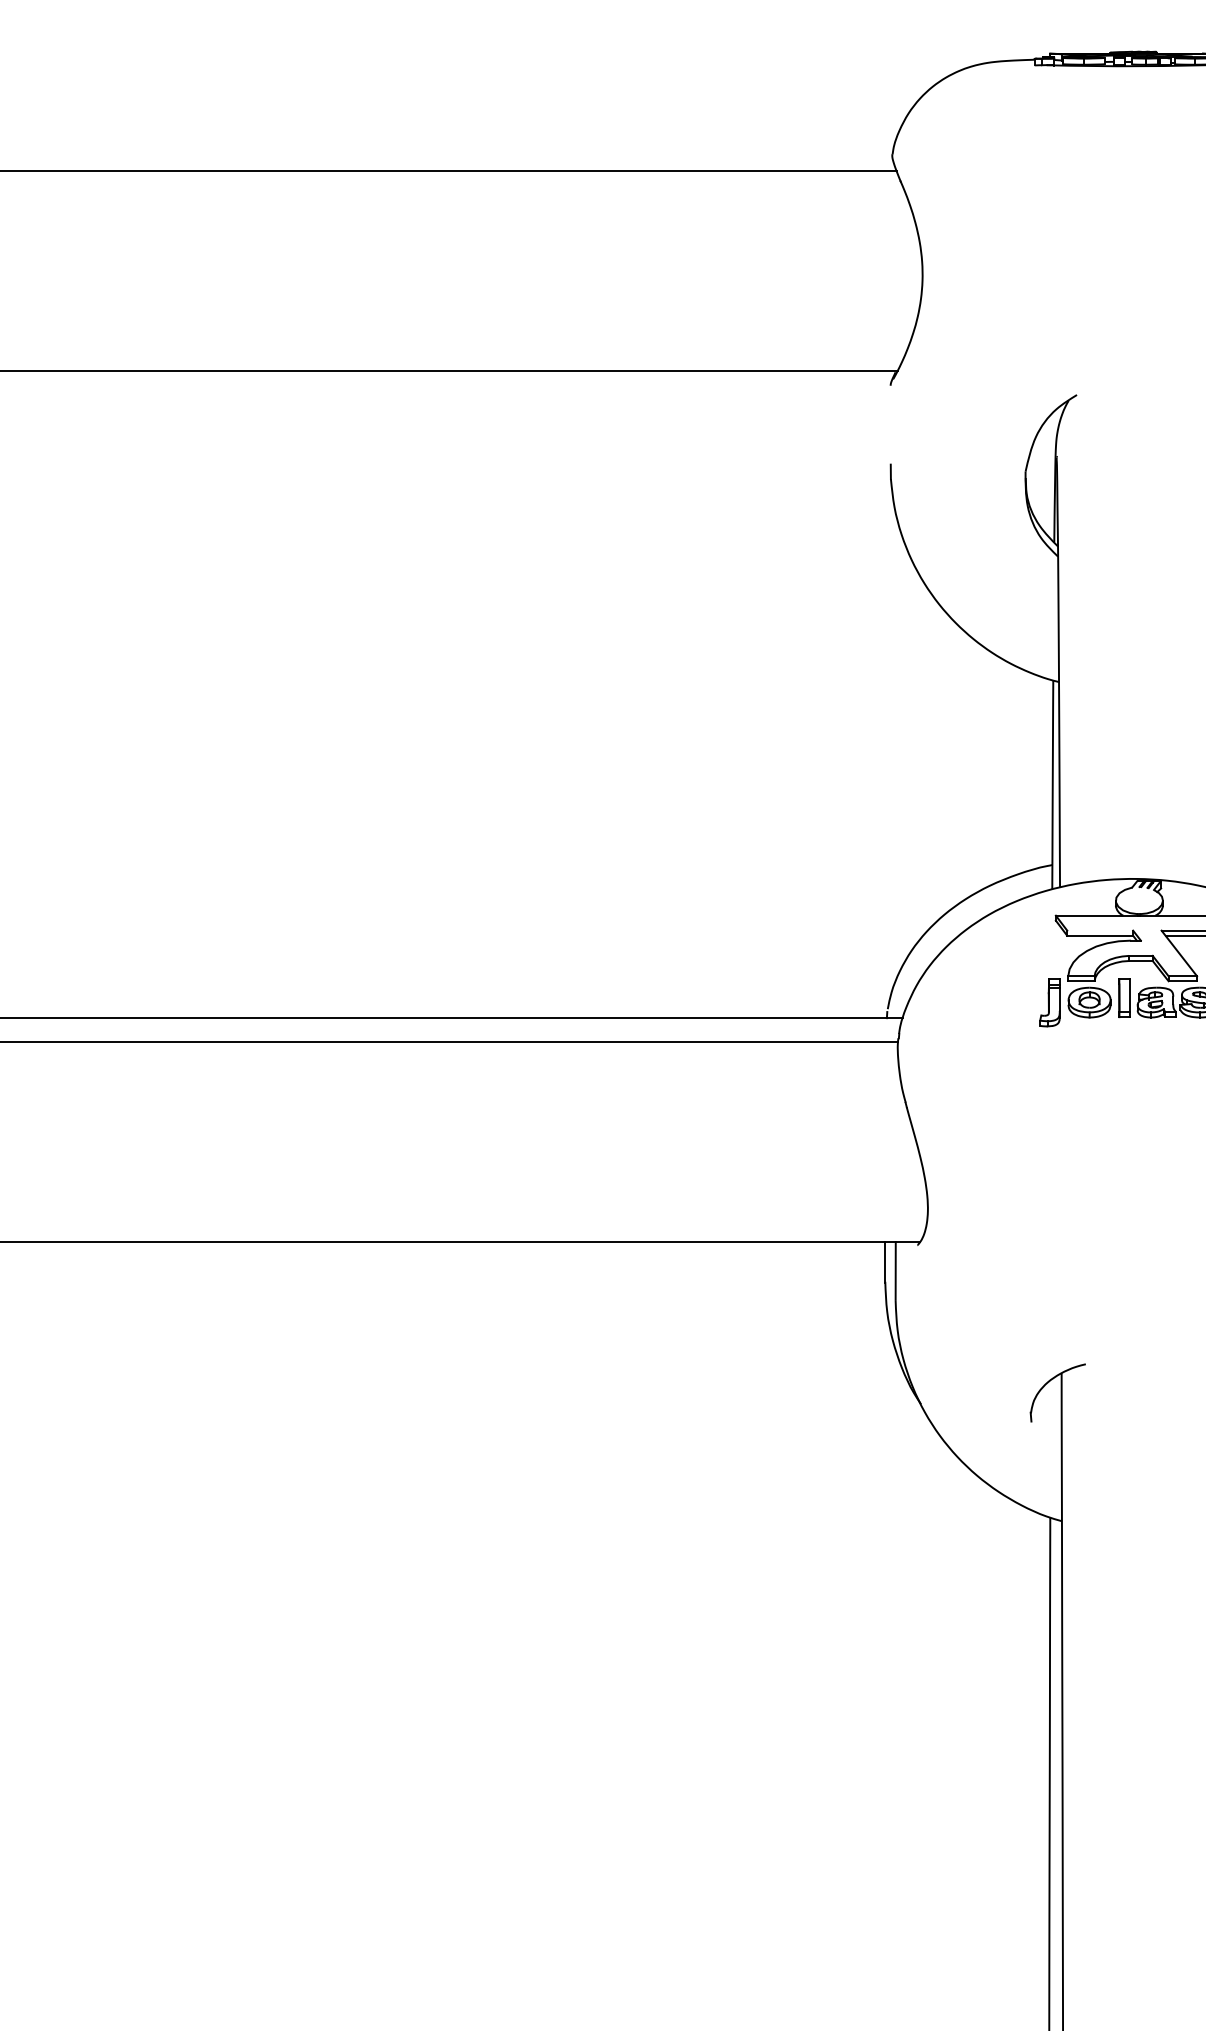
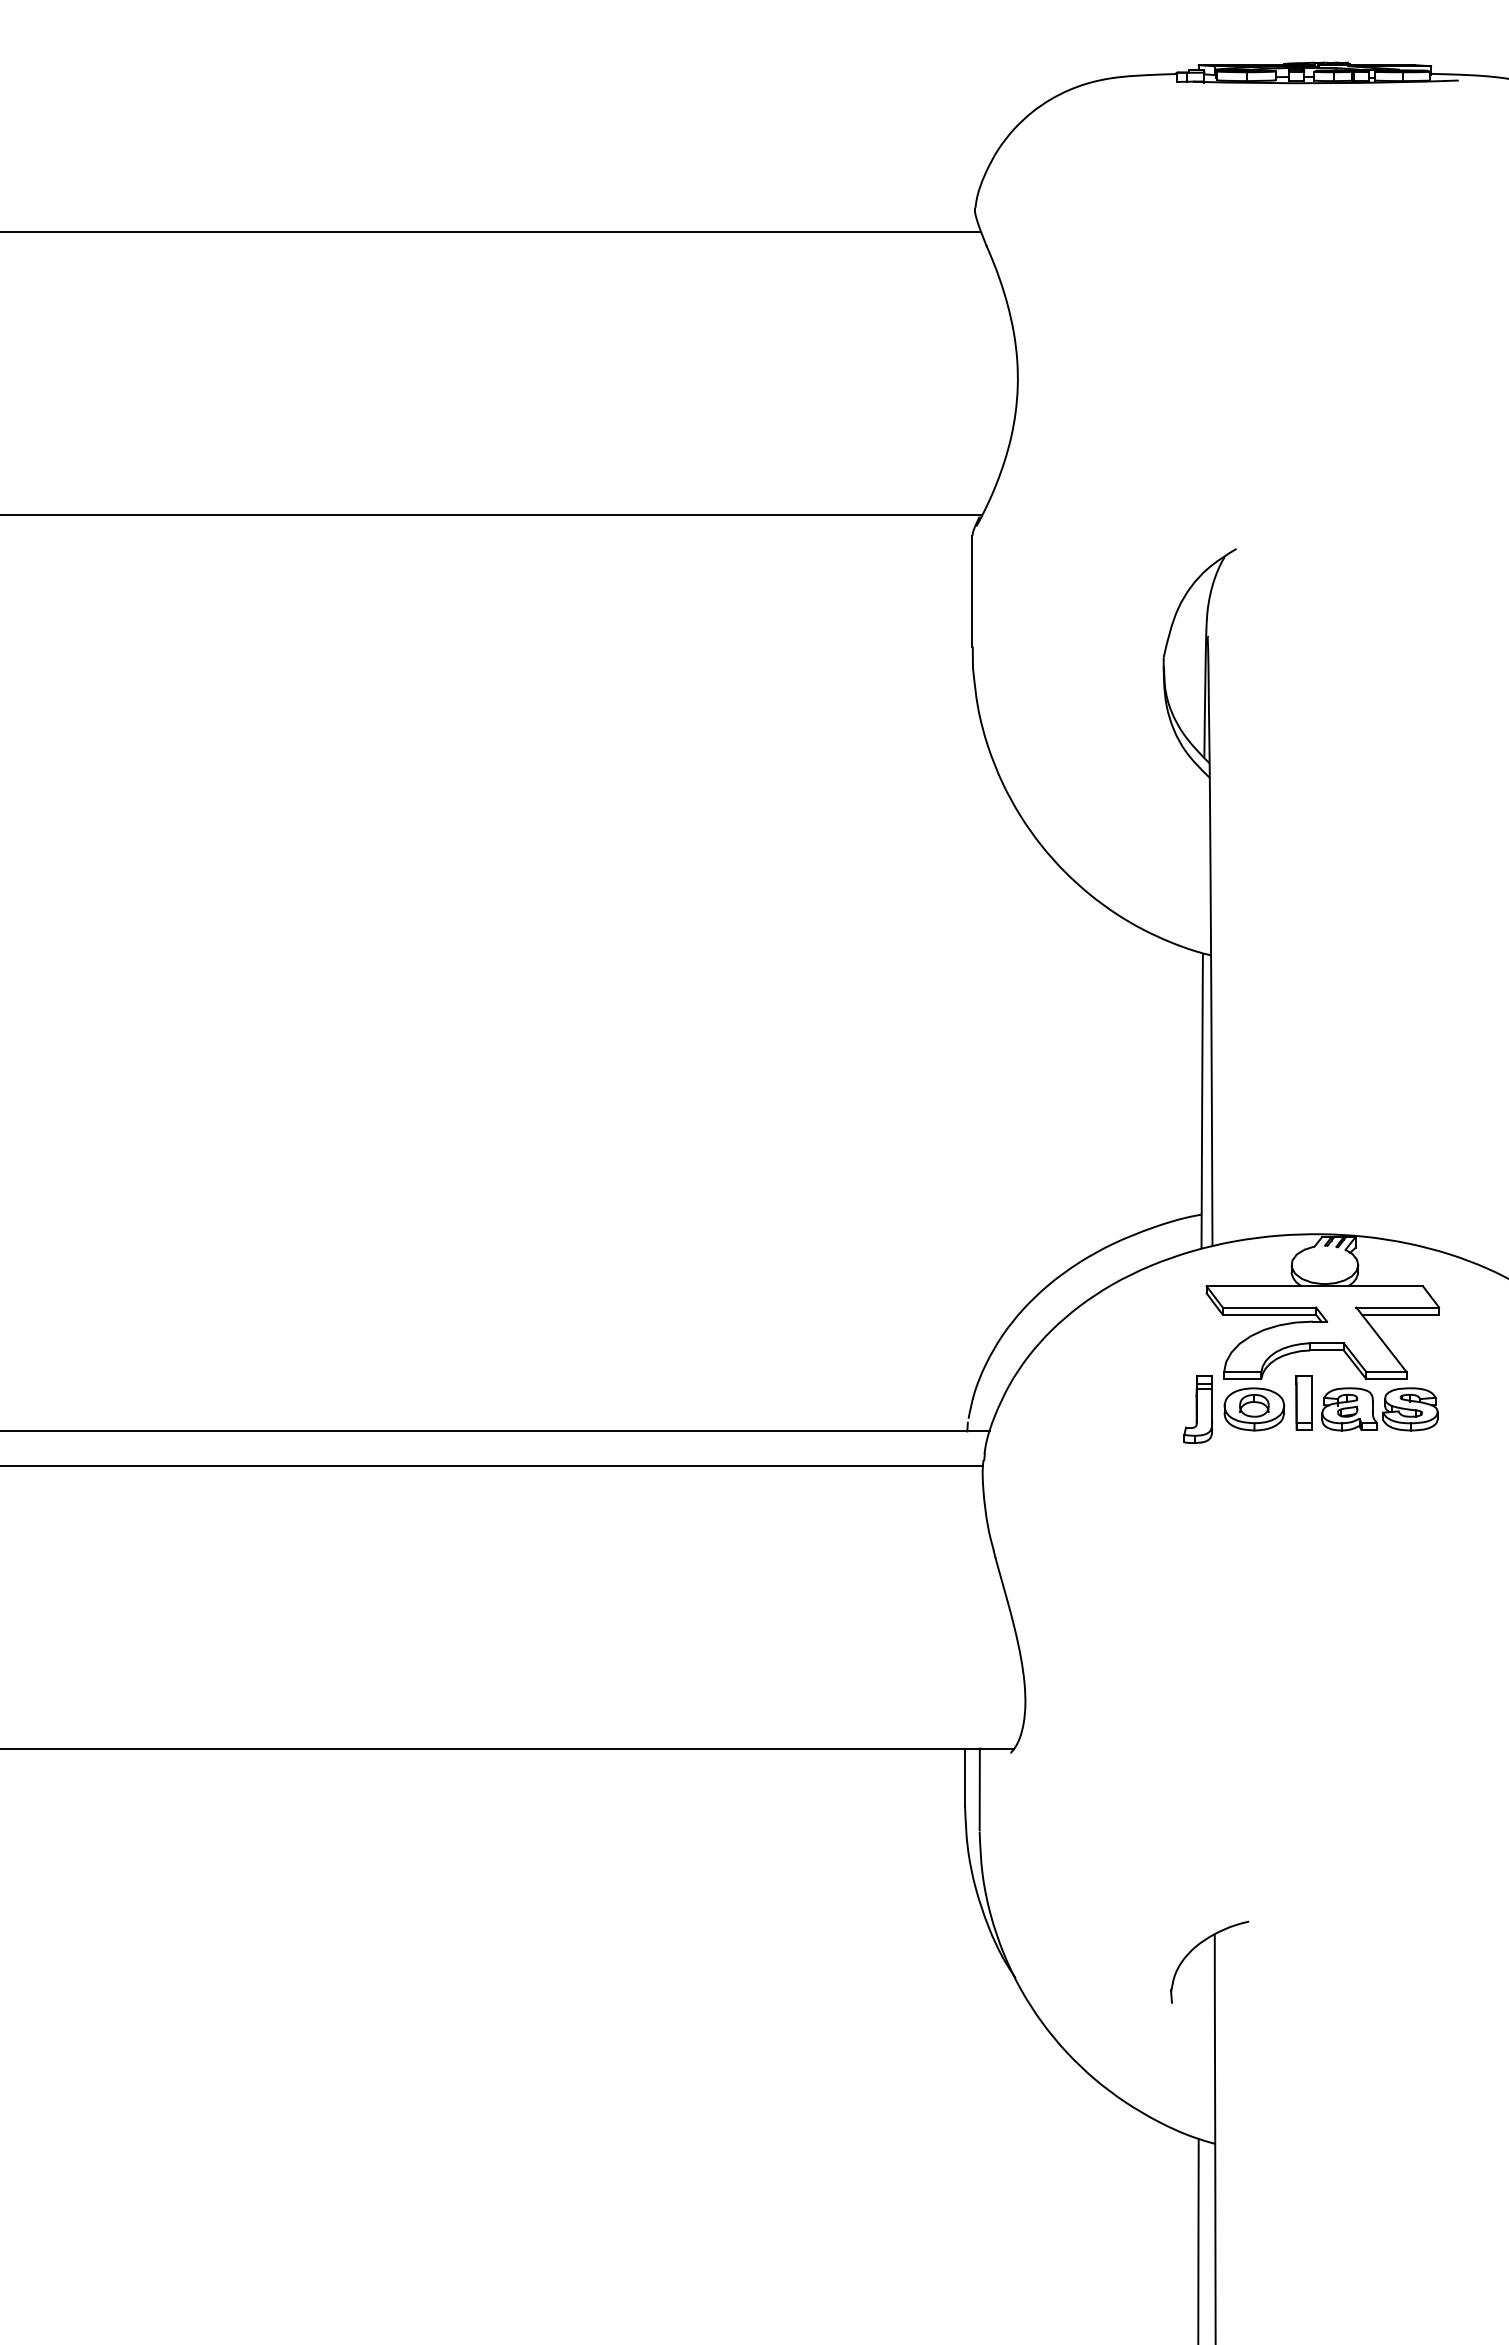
line: (890, 425) -> (972, 592), added
line: (1100, 930) -> (1269, 1307), added

